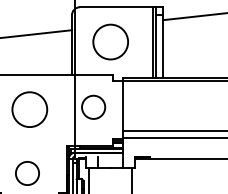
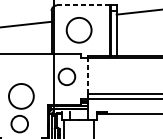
line: (116, 7) -> (83, 5), solid -> dashed
line: (123, 105) -> (88, 75), solid -> dashed
circle: (29, 109) -> (21, 96), moved

